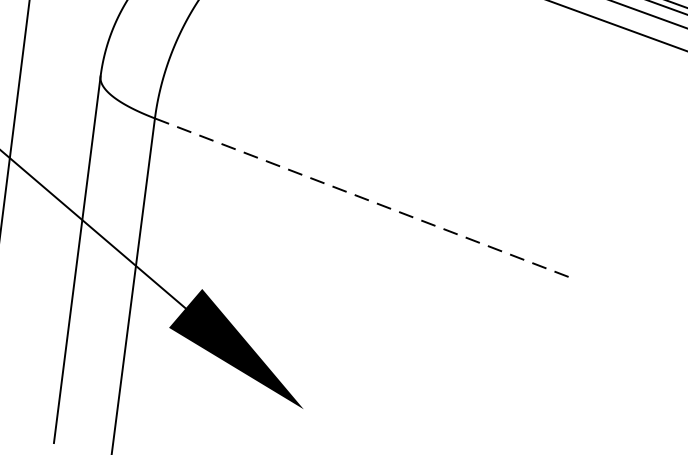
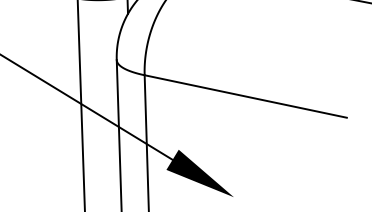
line: (364, 198) -> (246, 96), dashed -> solid

